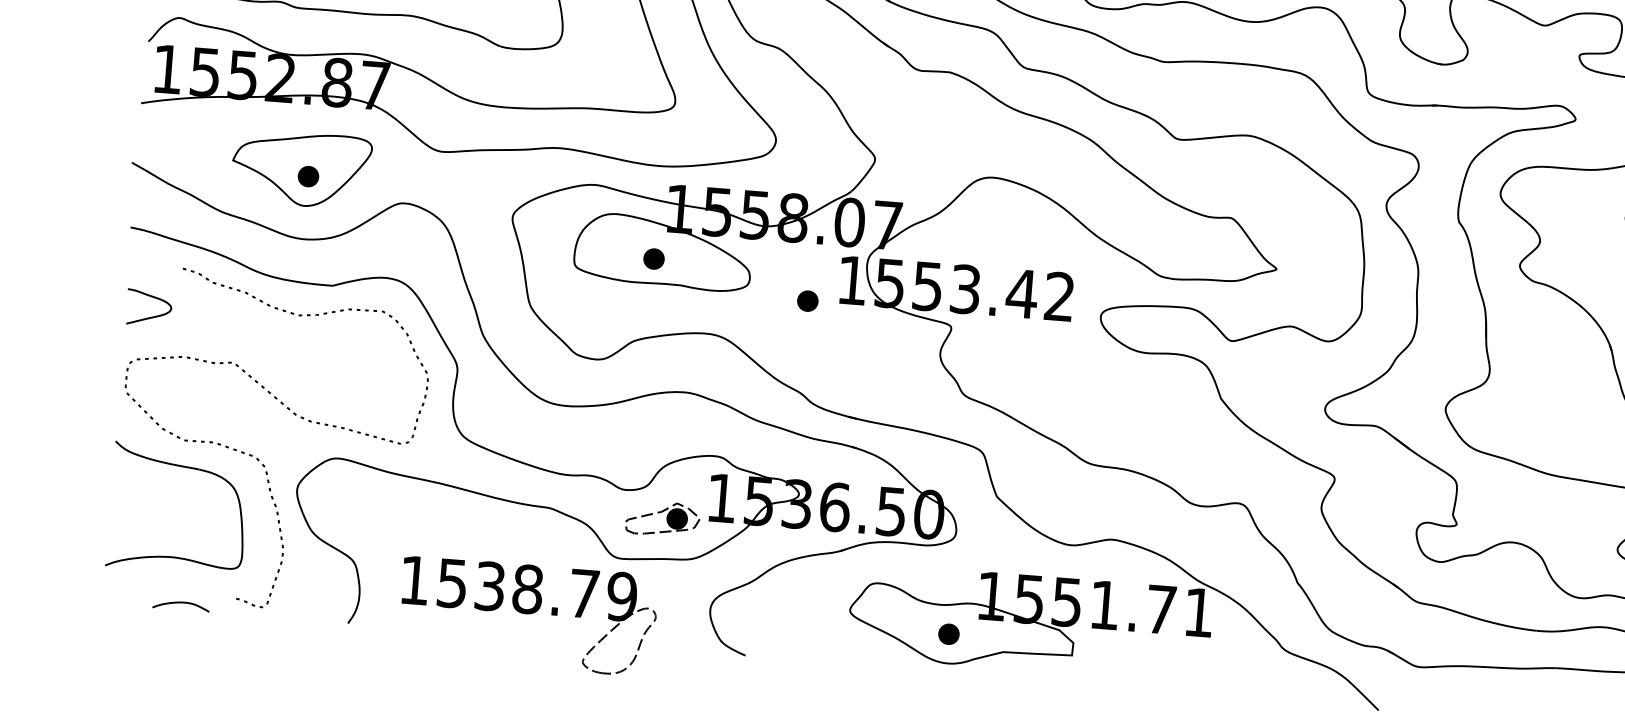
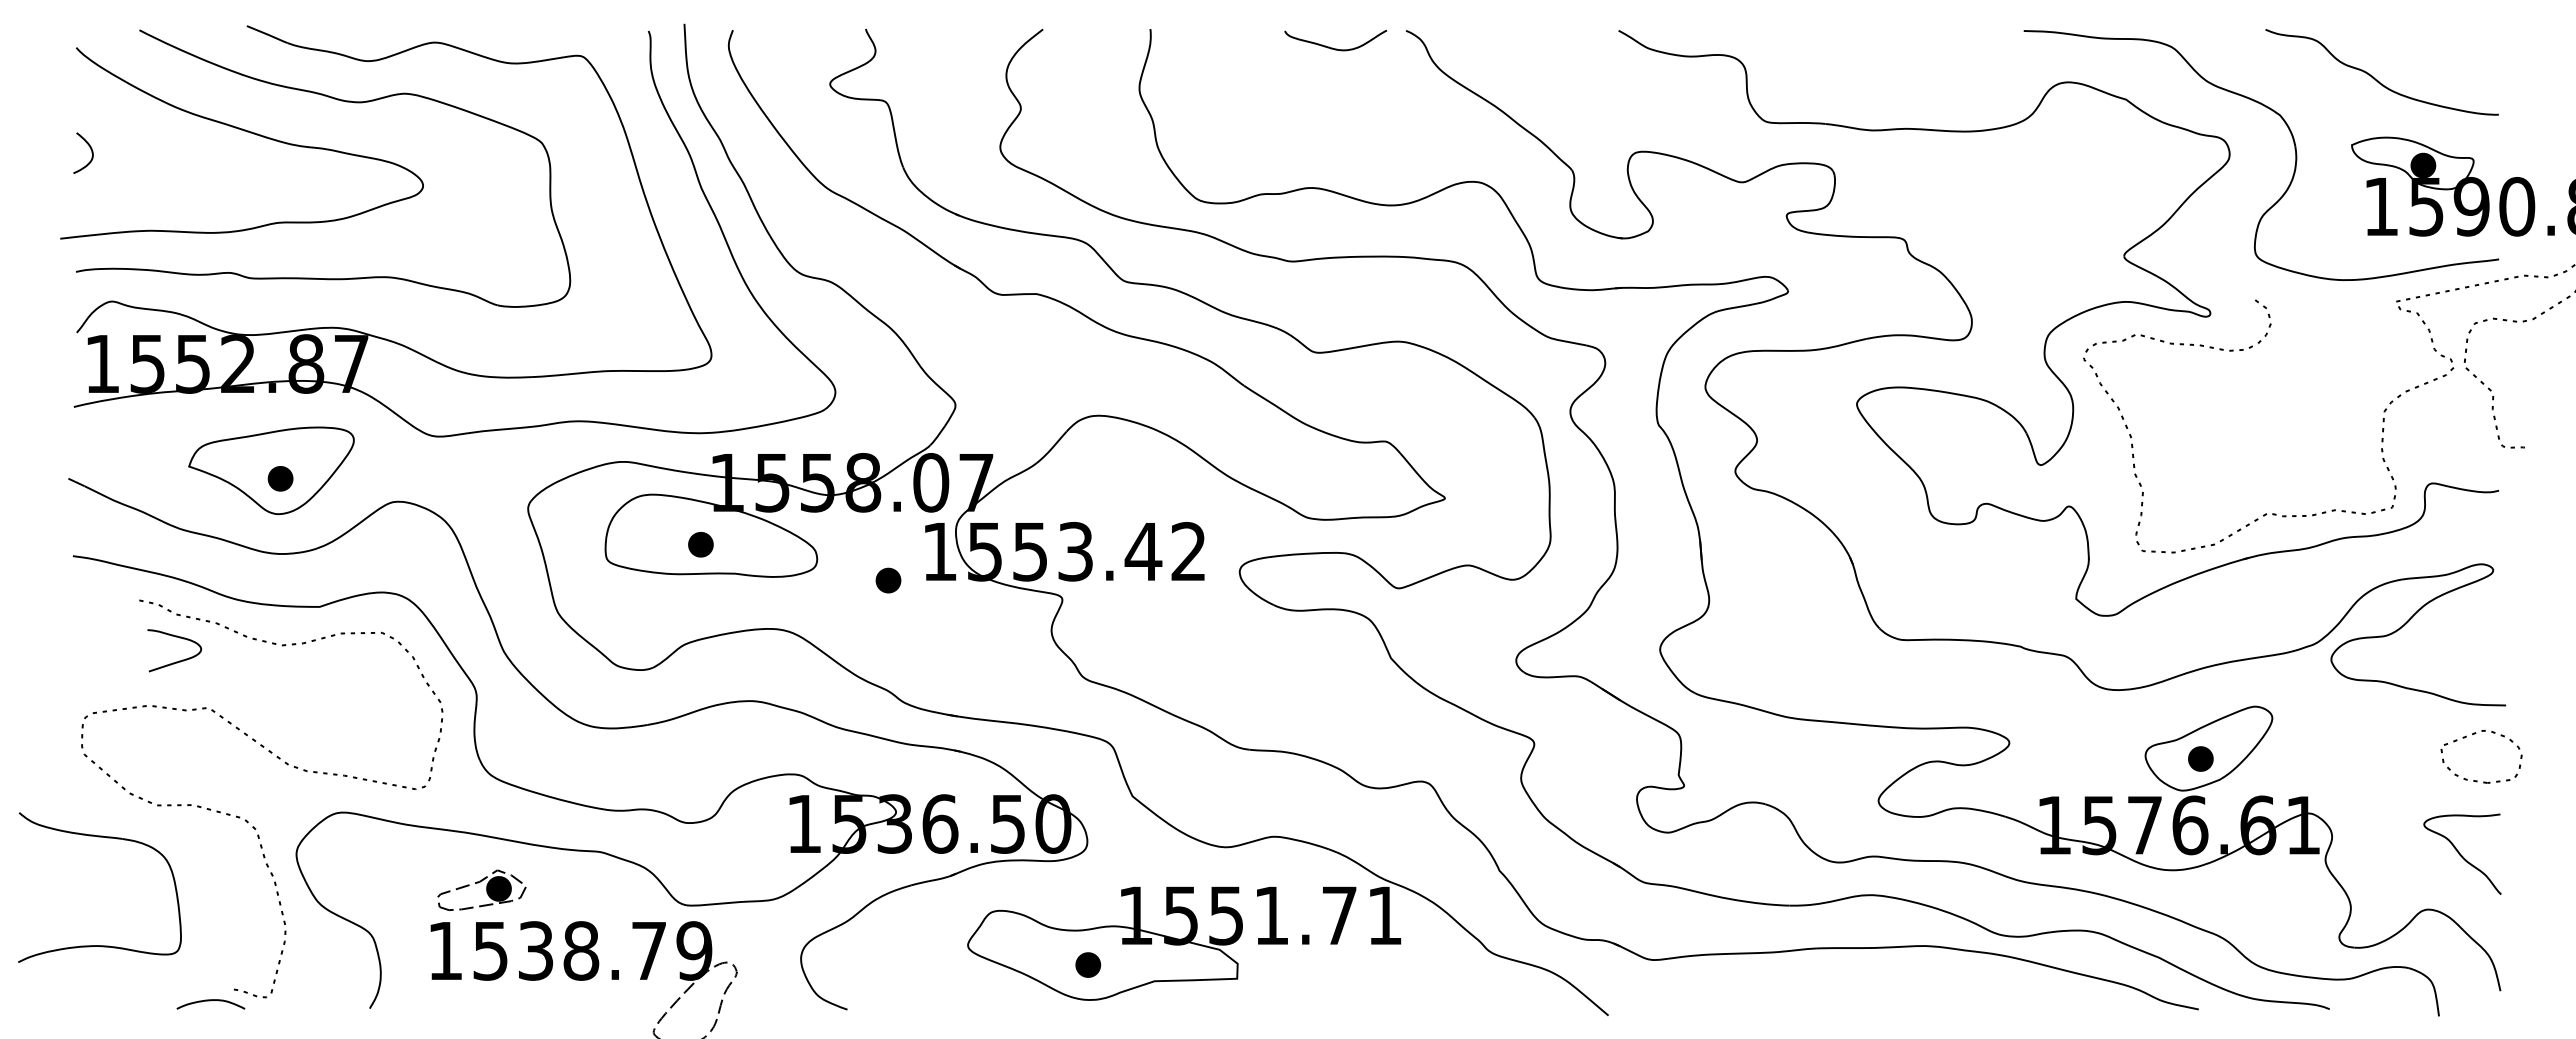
curve: (152, 316) -> (179, 660), moved
part: (187, 468) -> (107, 838), moved
part: (662, 518) -> (481, 889), moved
curve: (180, 603) -> (210, 1001), moved

